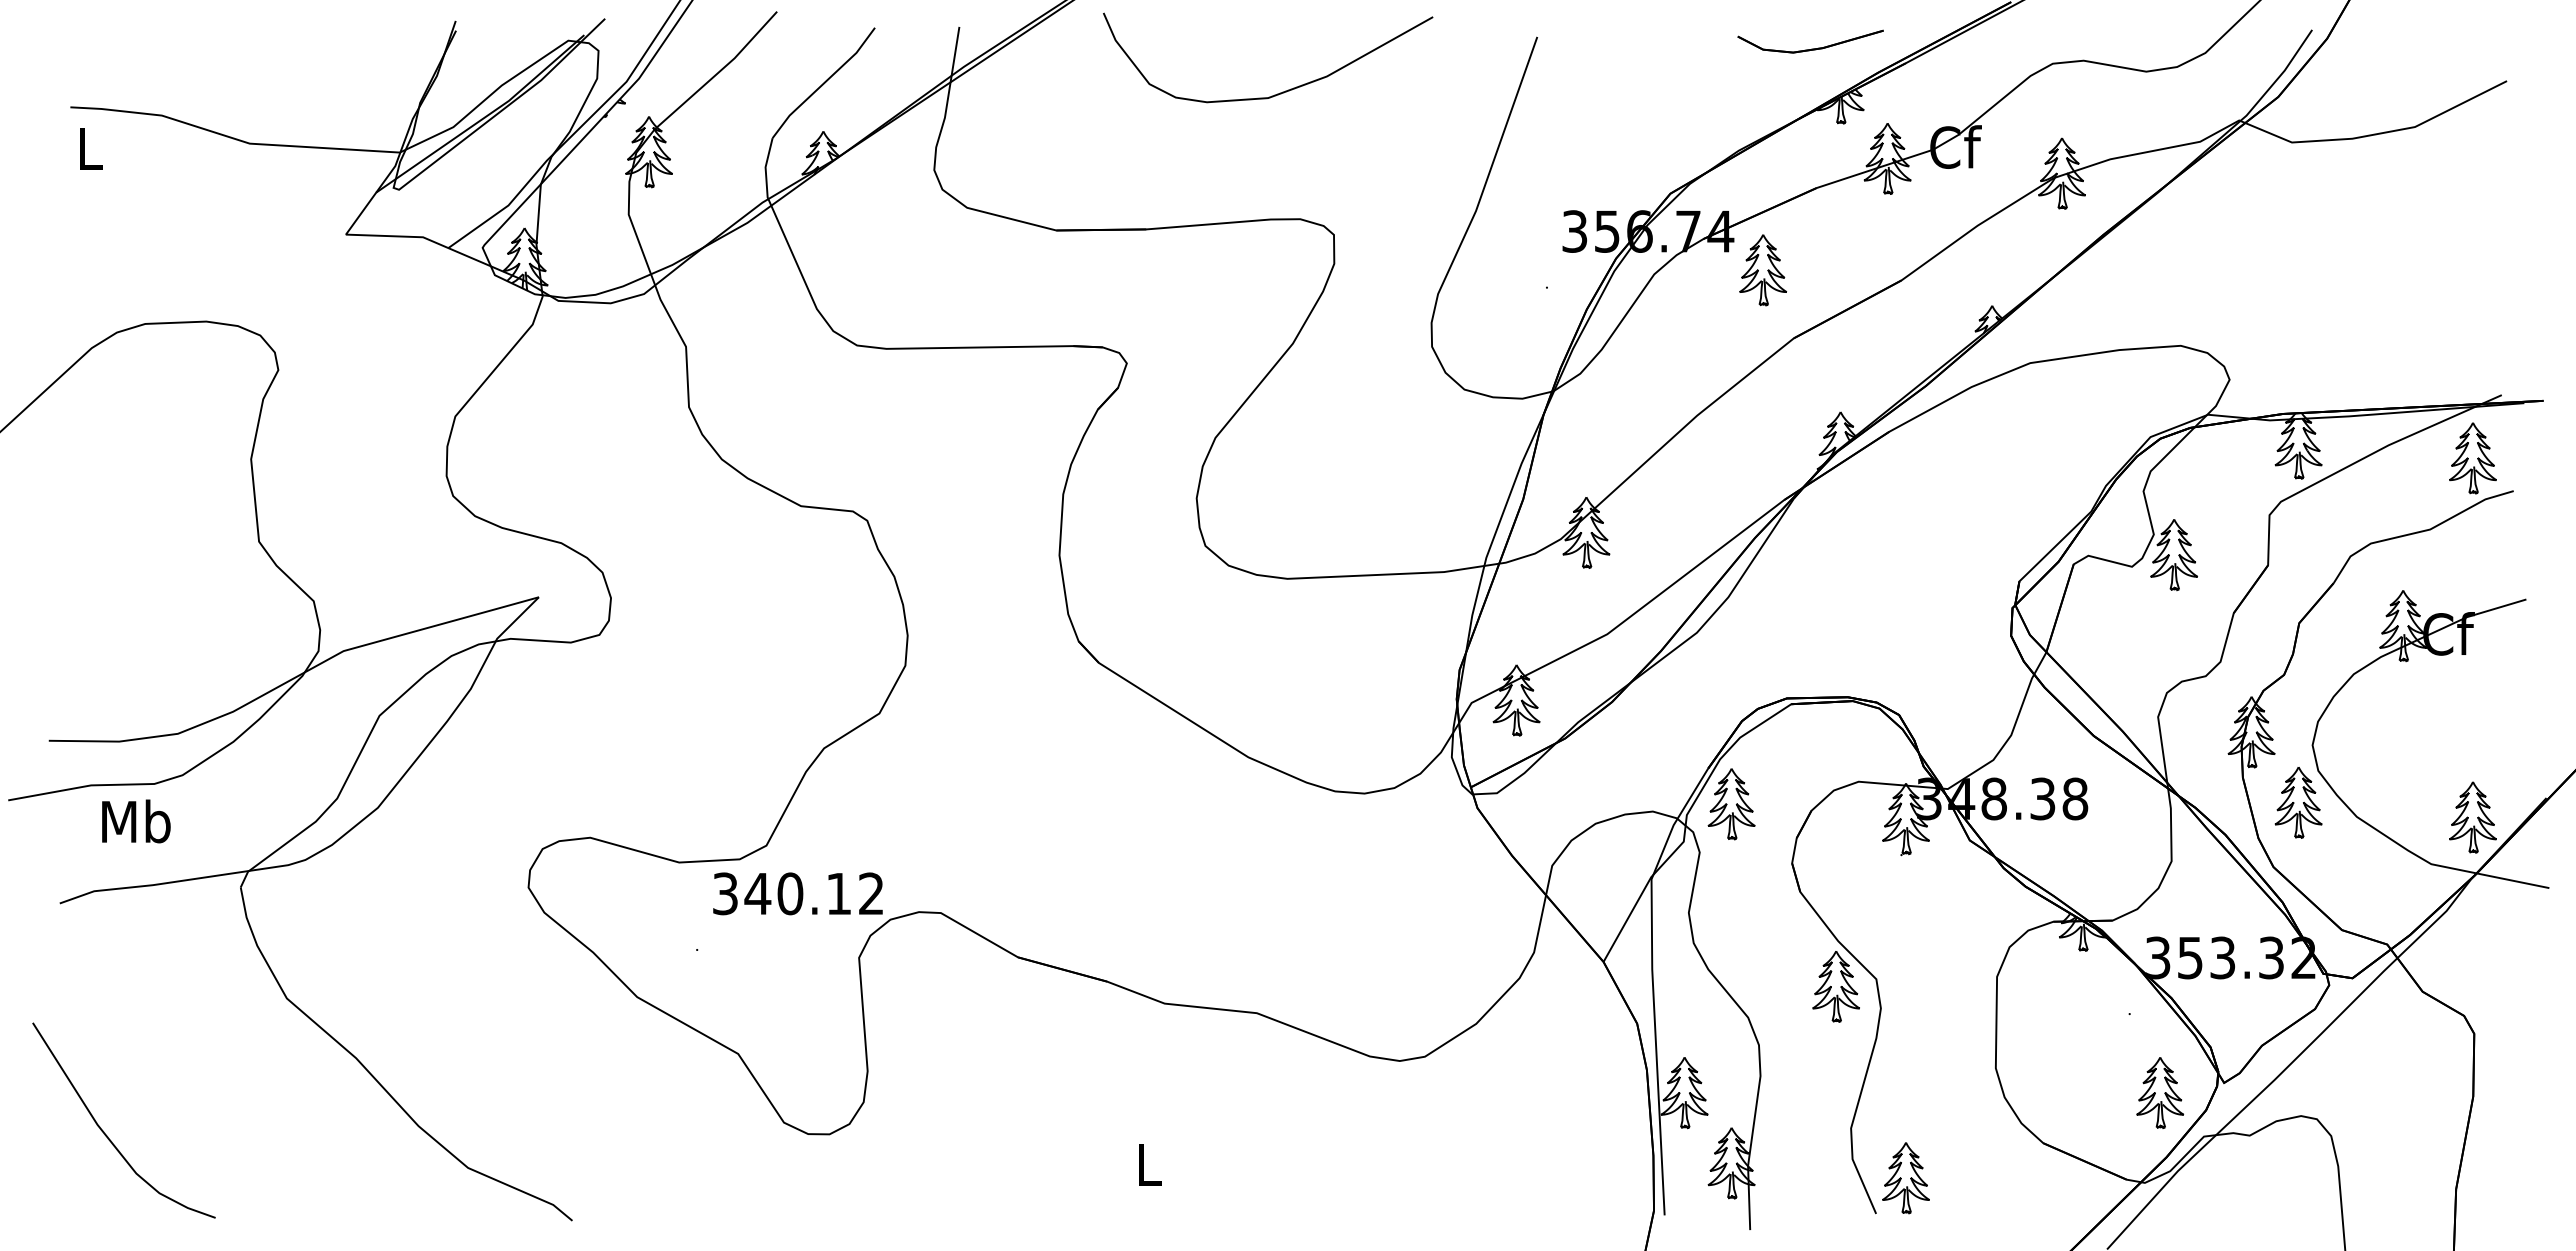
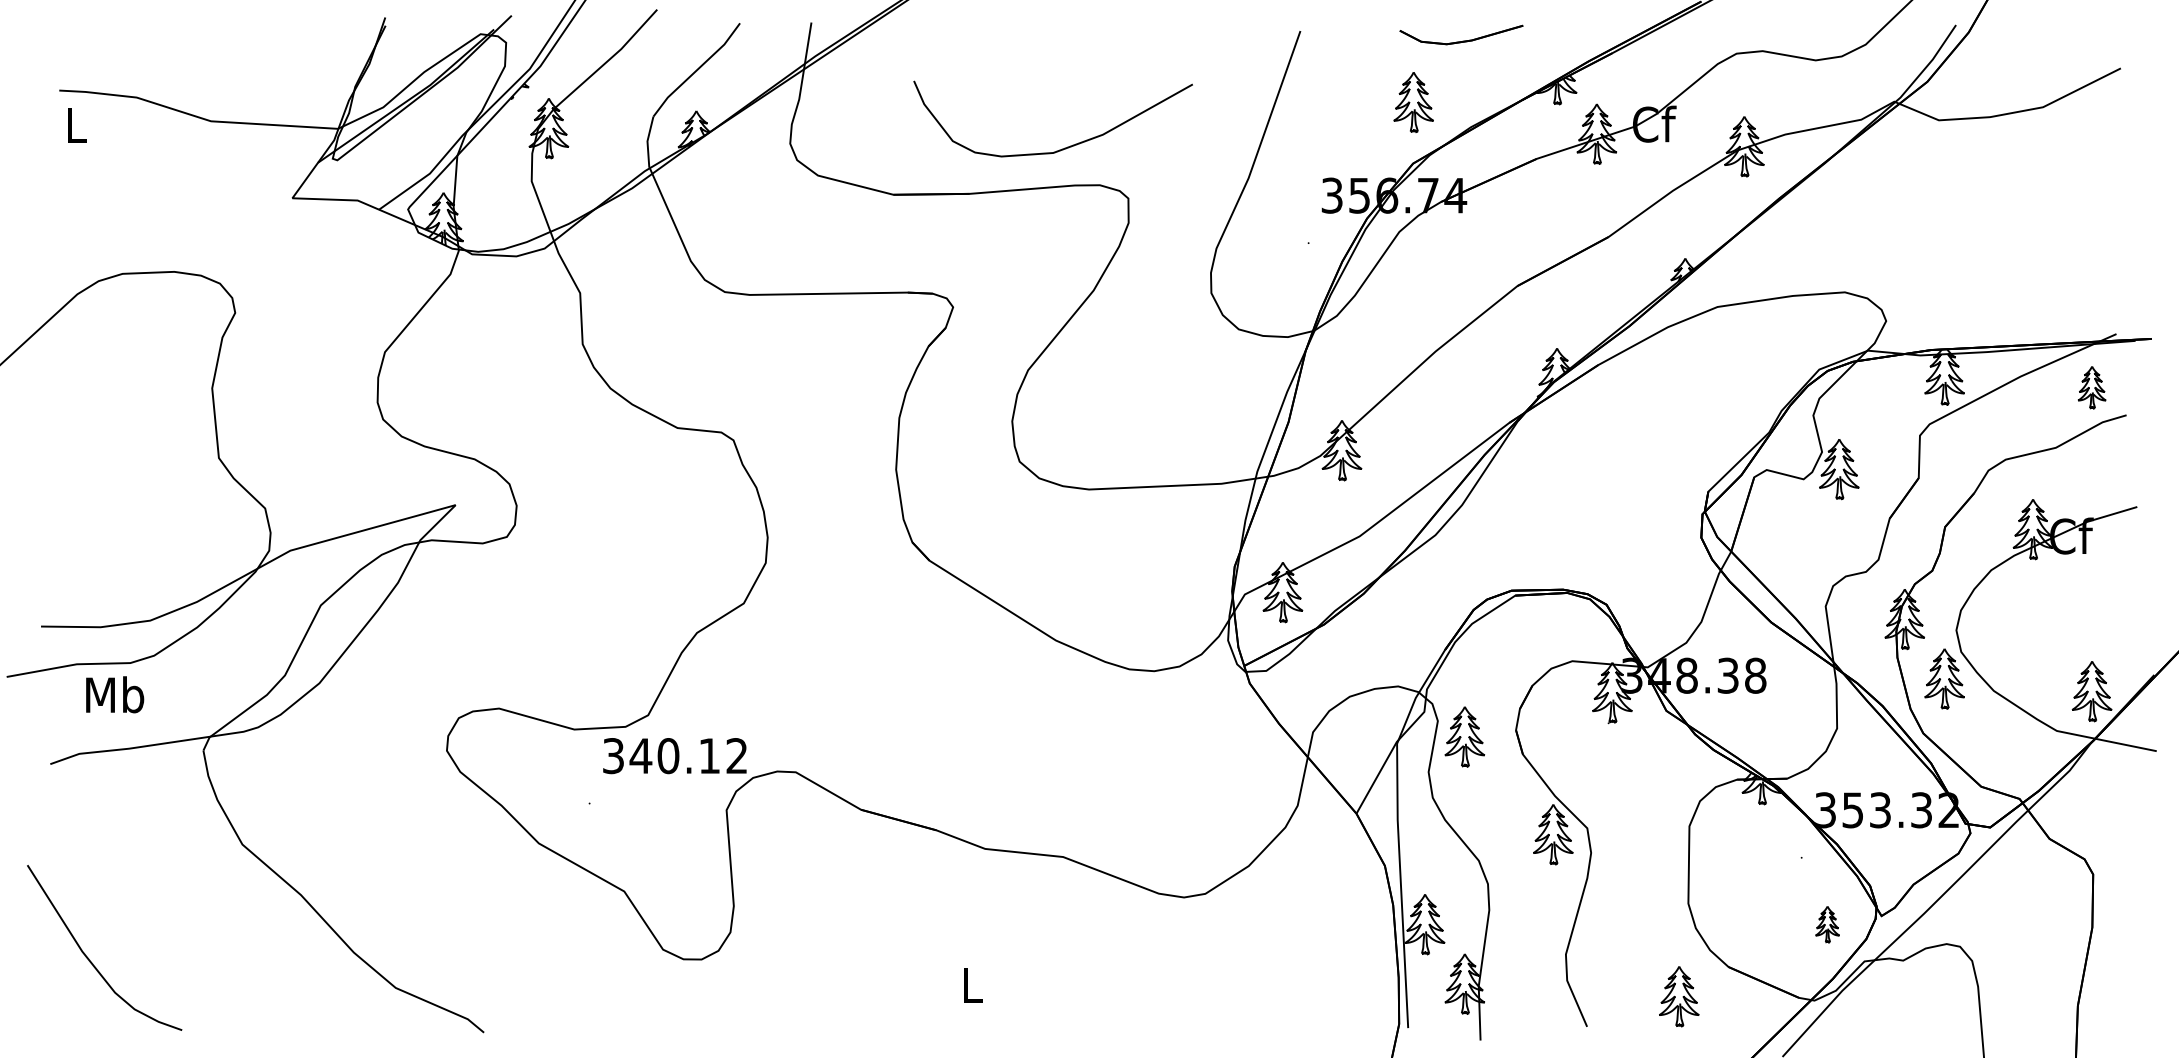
part: (1811, 48) -> (1462, 40), moved
curve: (1282, 91) -> (1065, 147), moved
part: (1762, 270) -> (1413, 102), moved
part: (2472, 458) -> (2091, 387), size x0.7
part: (1731, 804) -> (1464, 737), moved
part: (2160, 1092) -> (1827, 924), size x0.6
part: (1905, 1178) -> (1678, 996), moved

